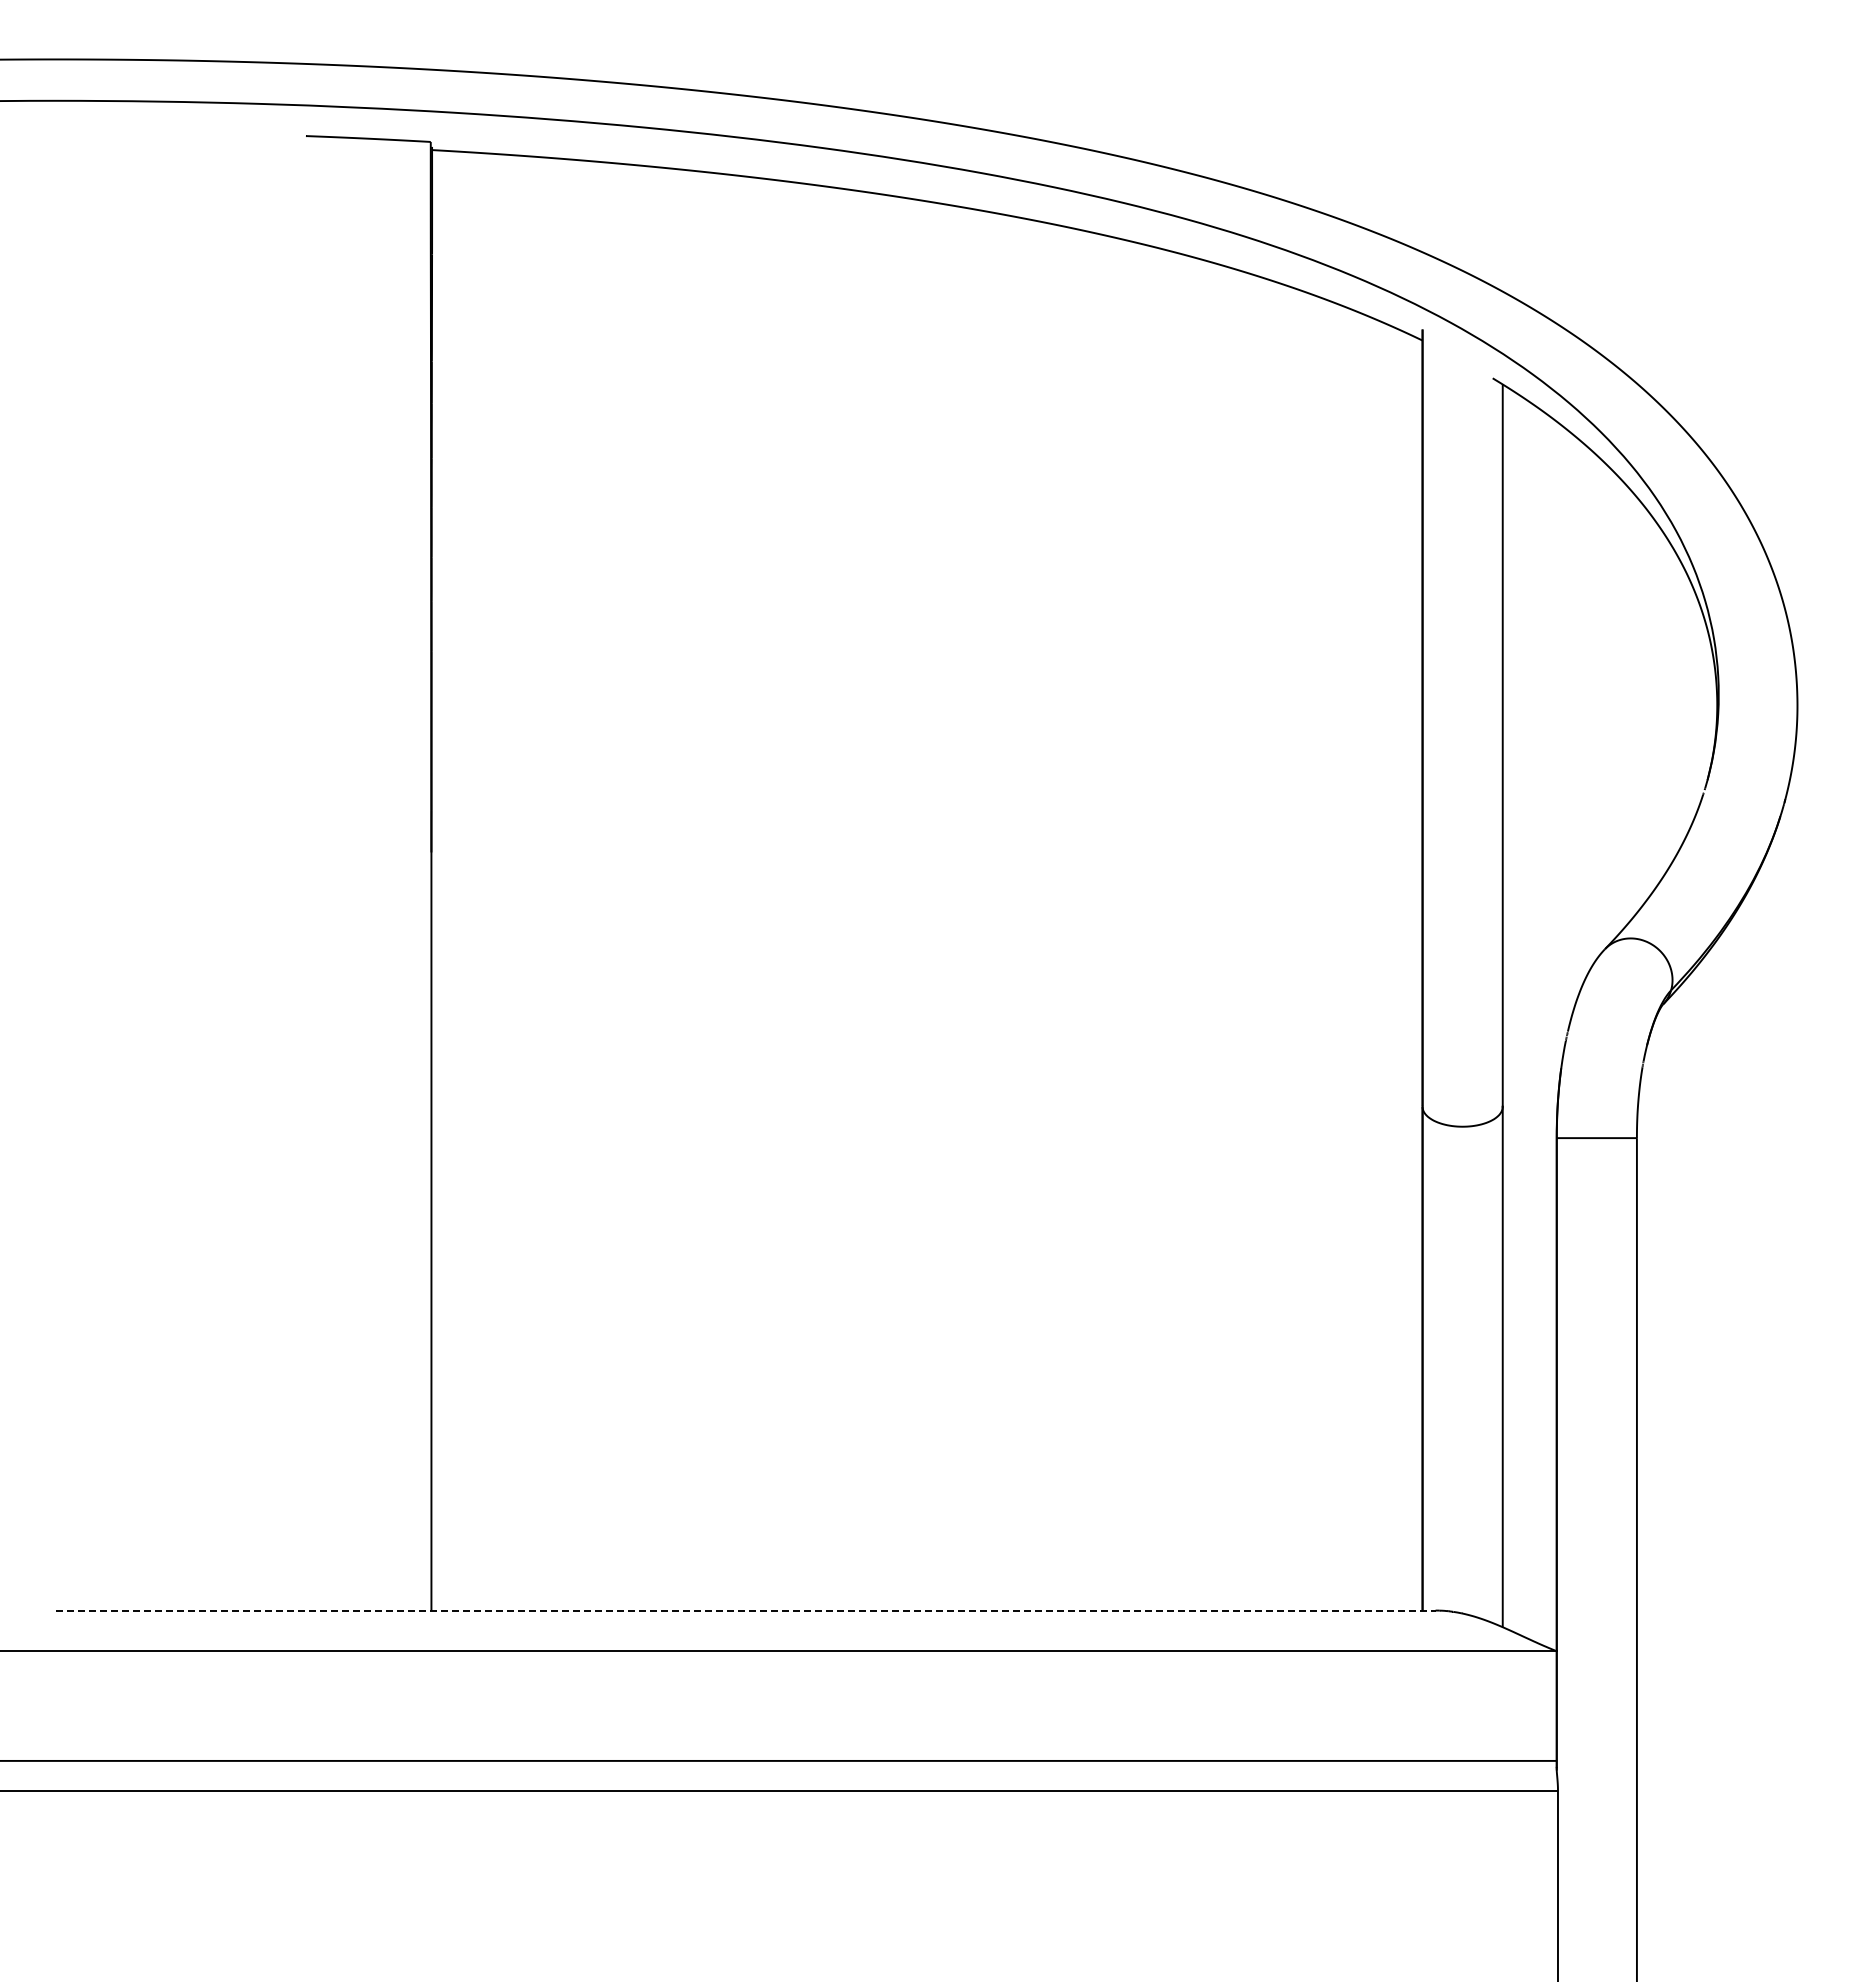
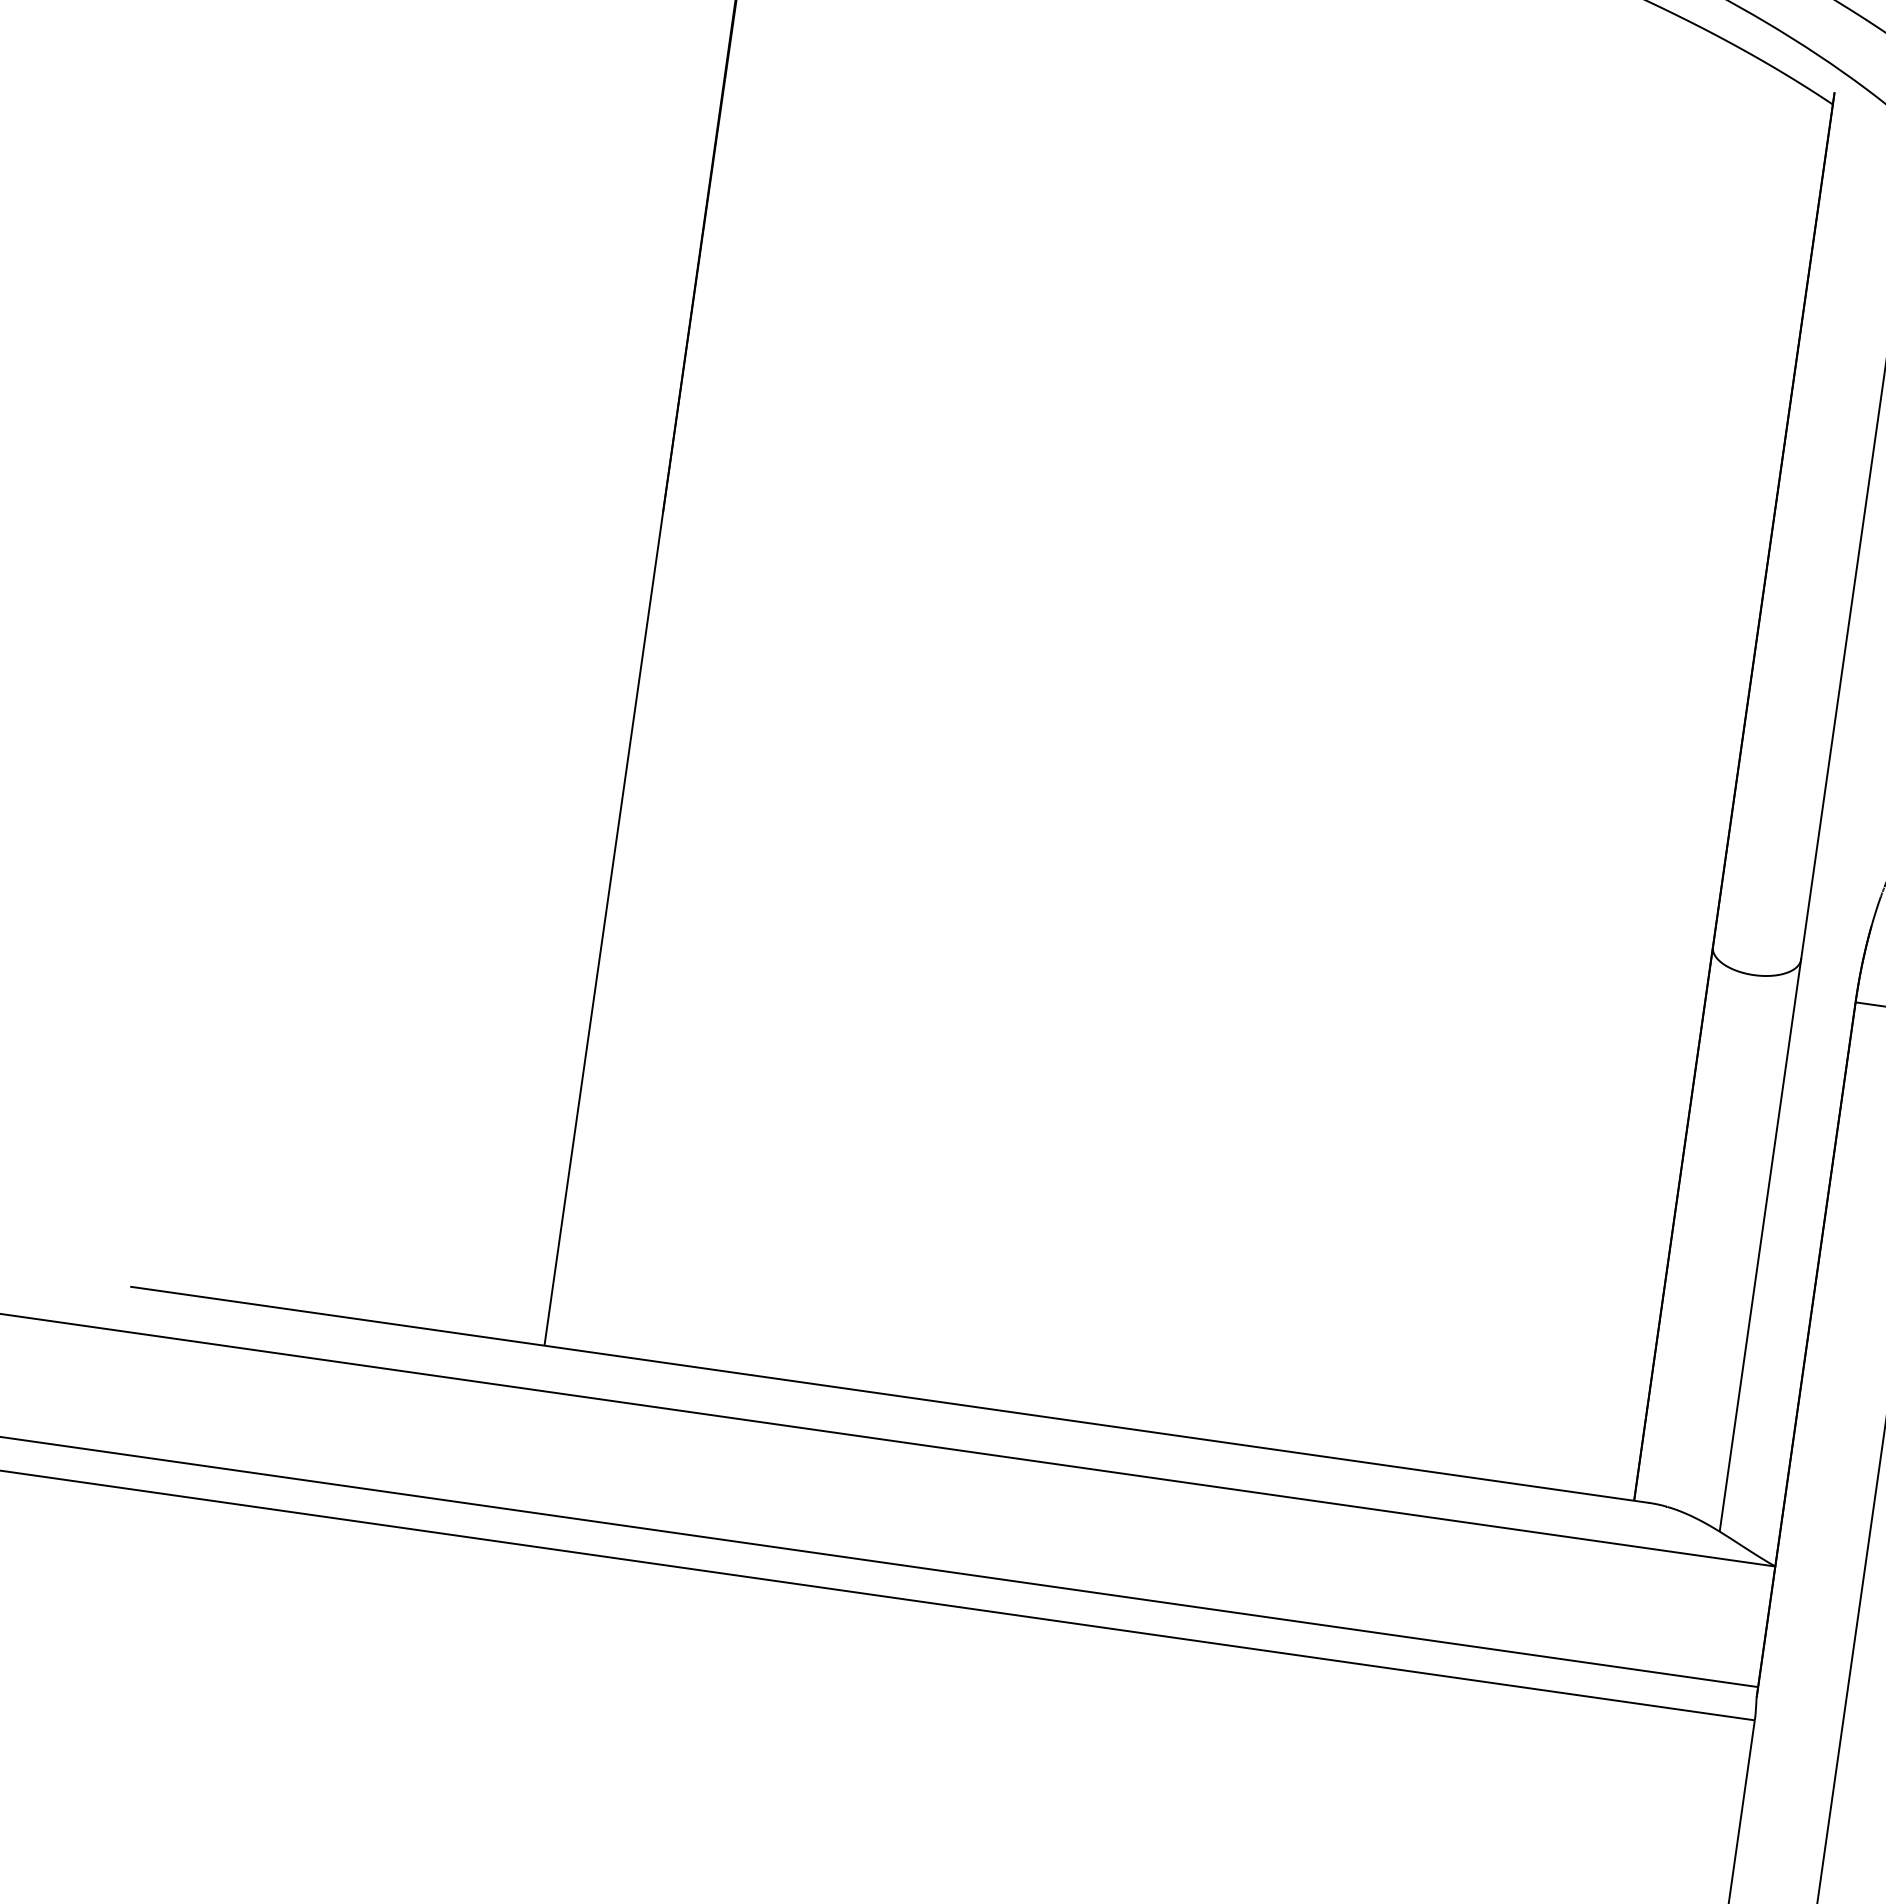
line: (746, 1610) -> (890, 1394), dashed -> solid

